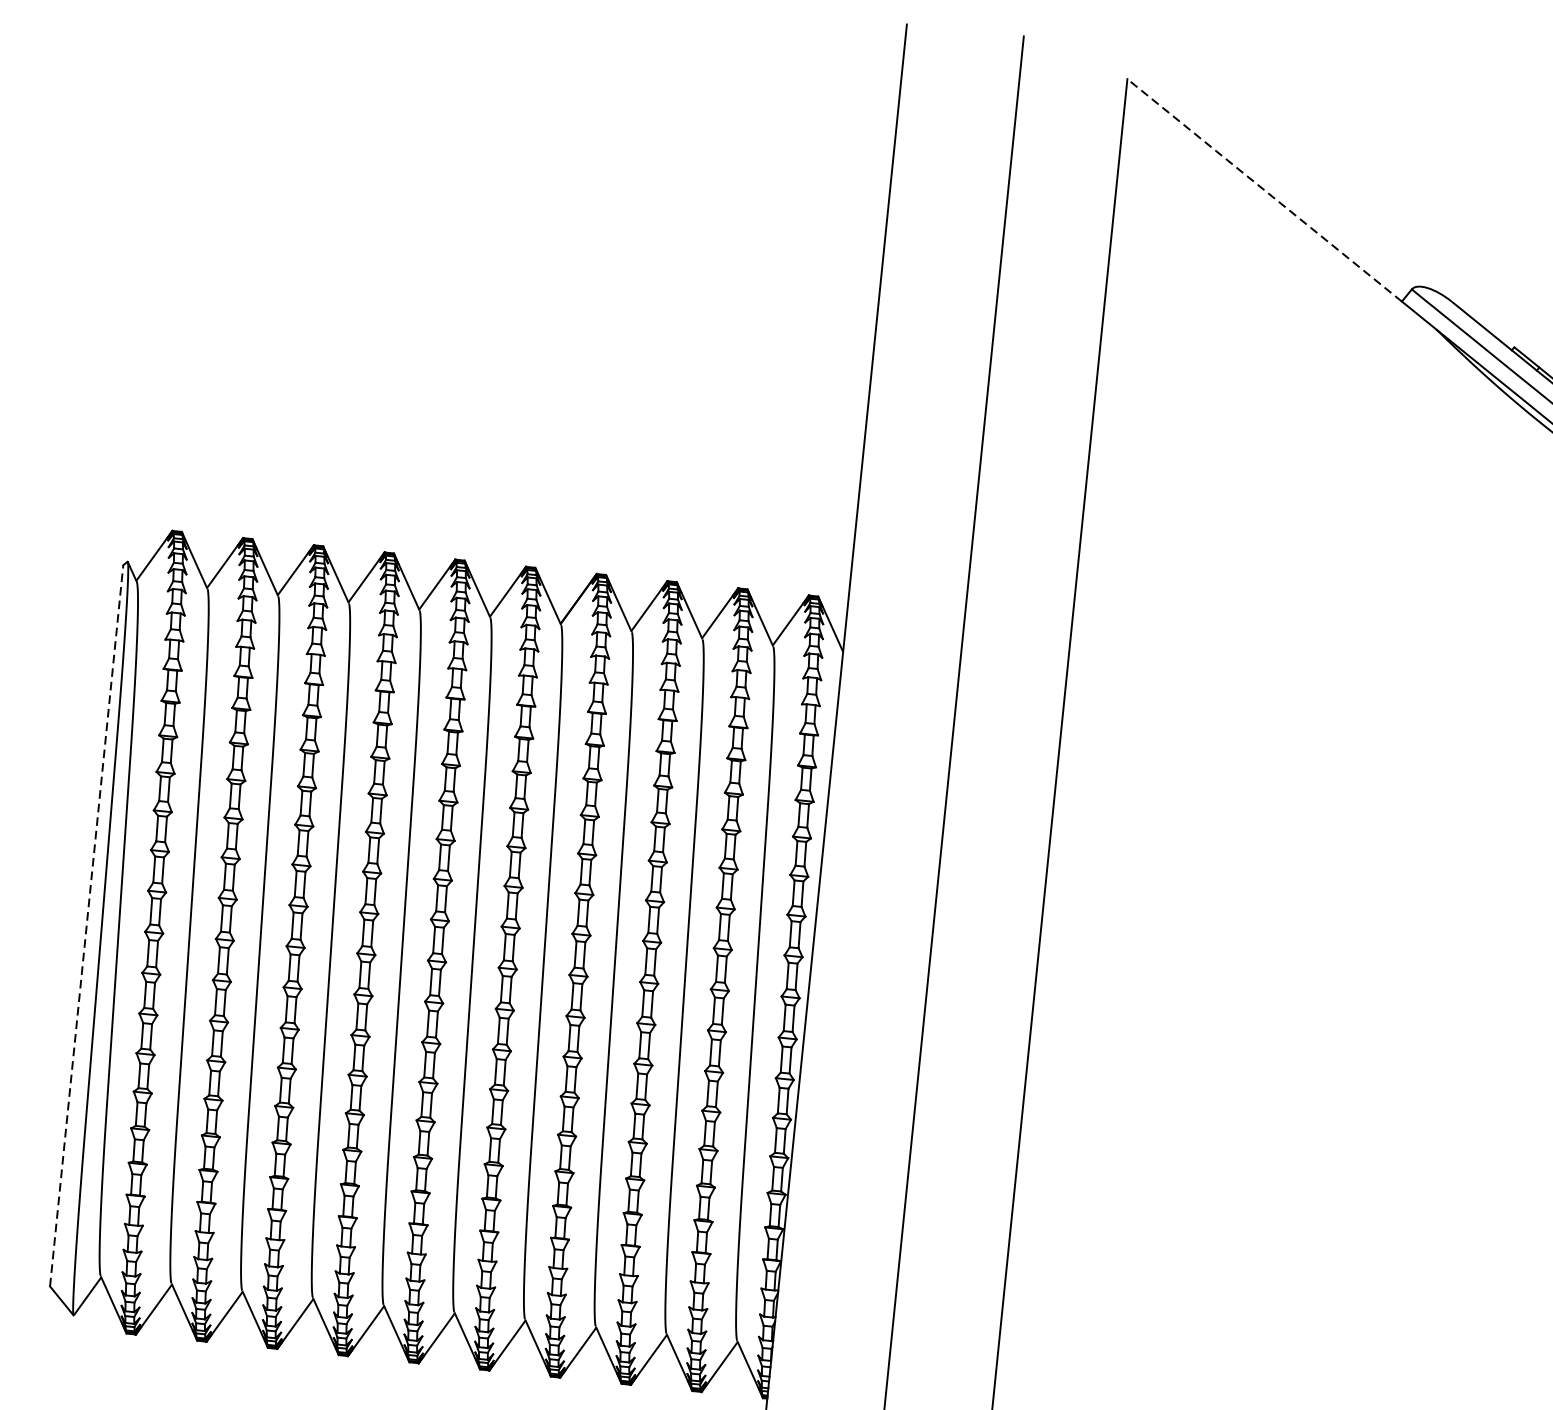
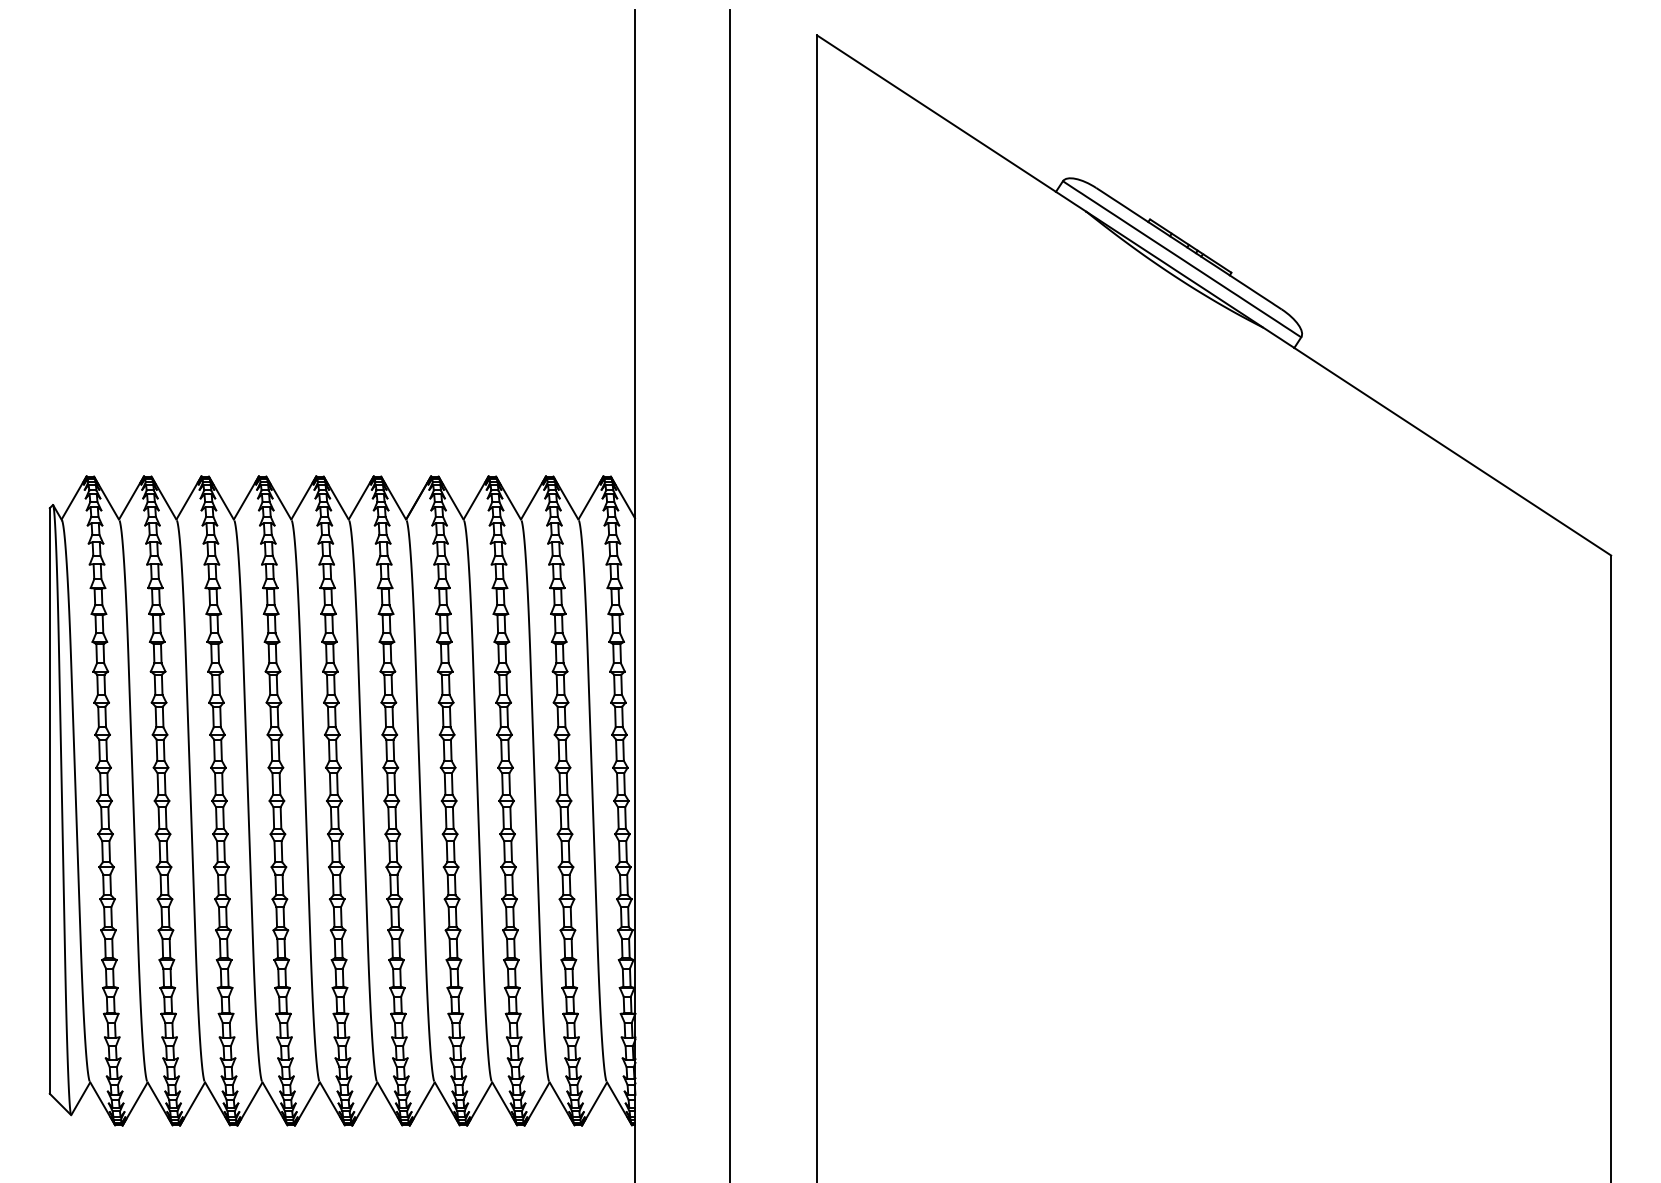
line: (1264, 190) -> (936, 113), dashed -> solid
line: (86, 925) -> (49, 800), dashed -> solid

